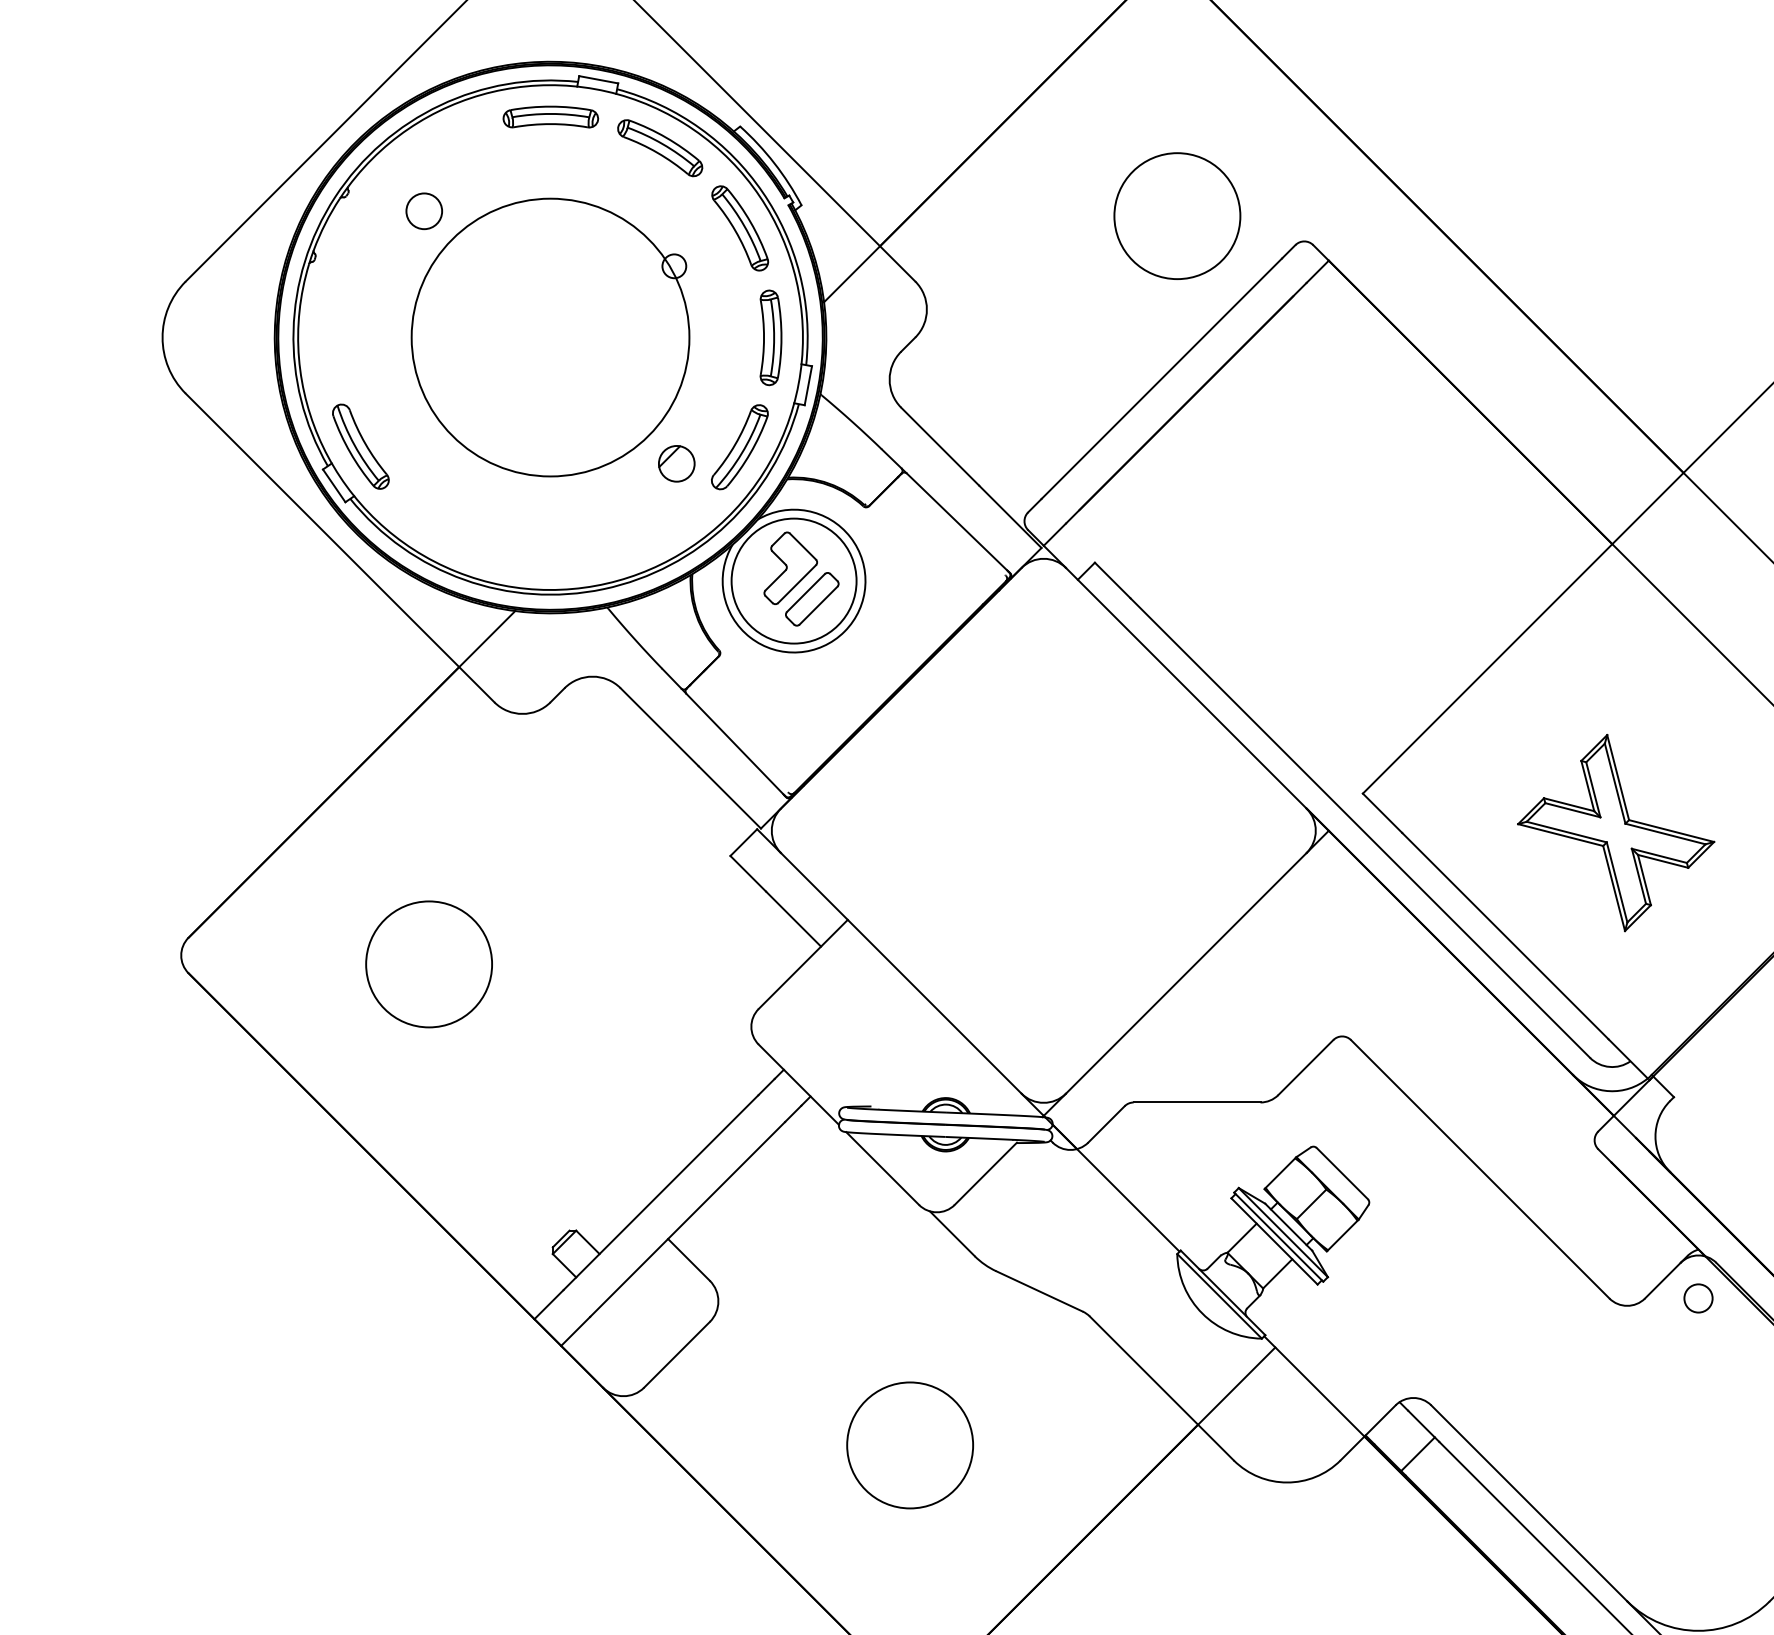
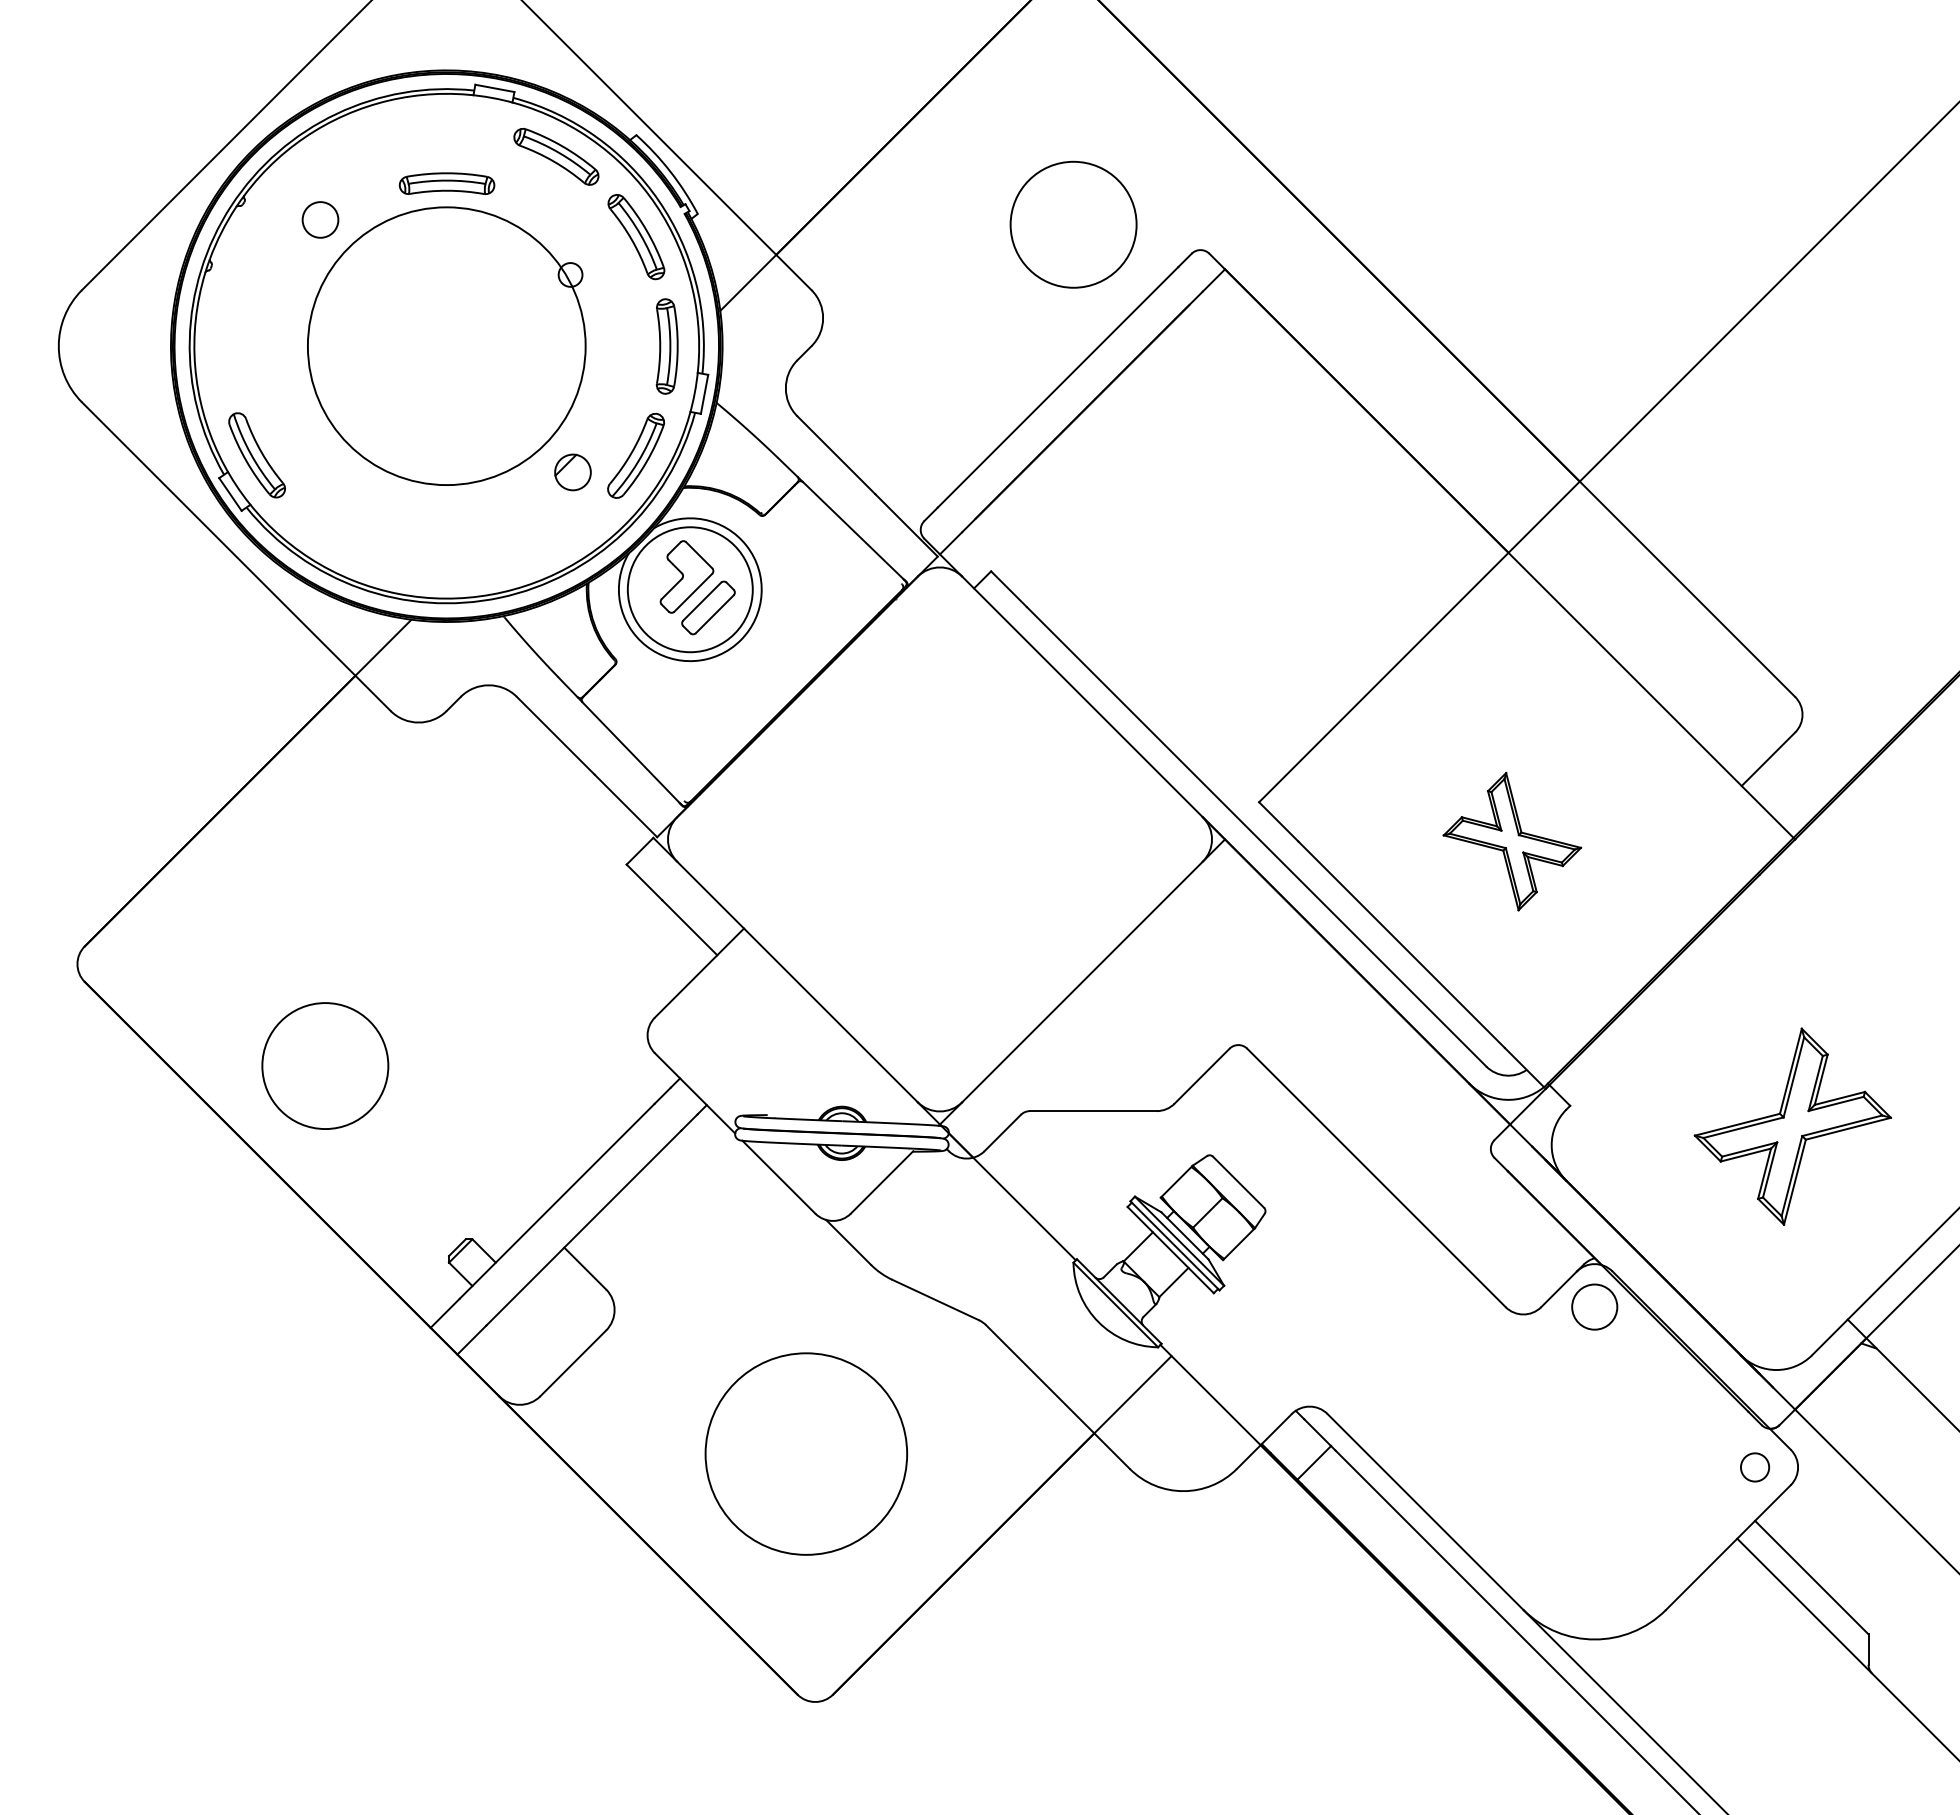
part: (550, 116) -> (446, 183), moved
part: (1616, 832) -> (1512, 841), size x0.7
circle: (429, 963) -> (325, 1065), moved
circle: (1698, 1298) -> (1594, 1307), size x1.6
circle: (910, 1445) -> (806, 1454), size x1.6

